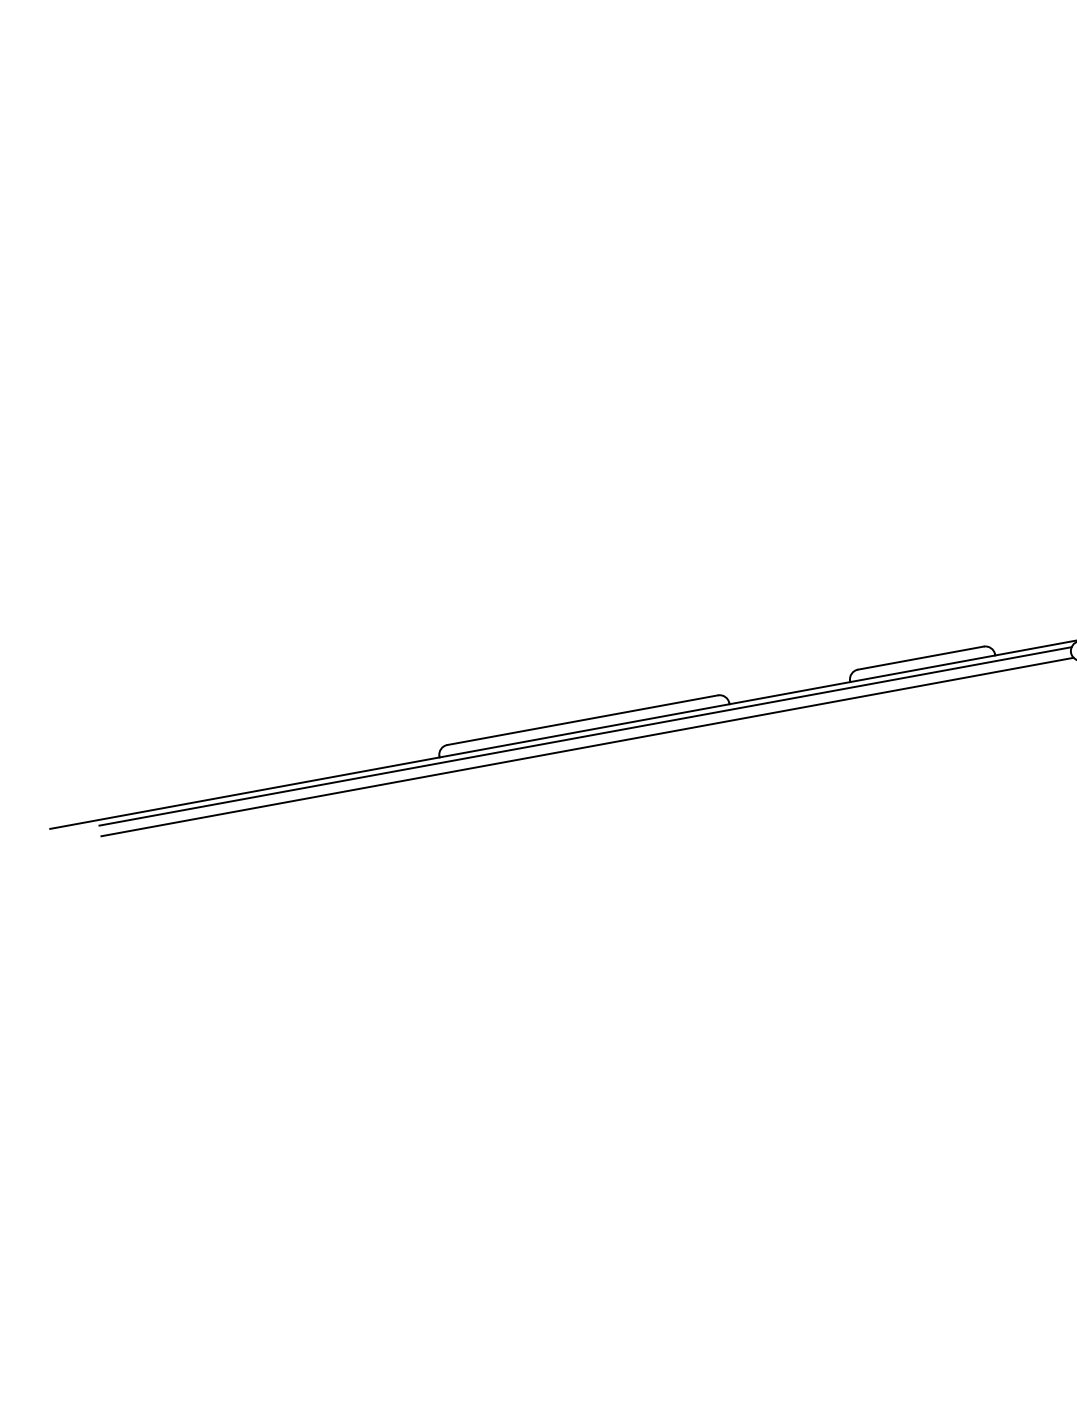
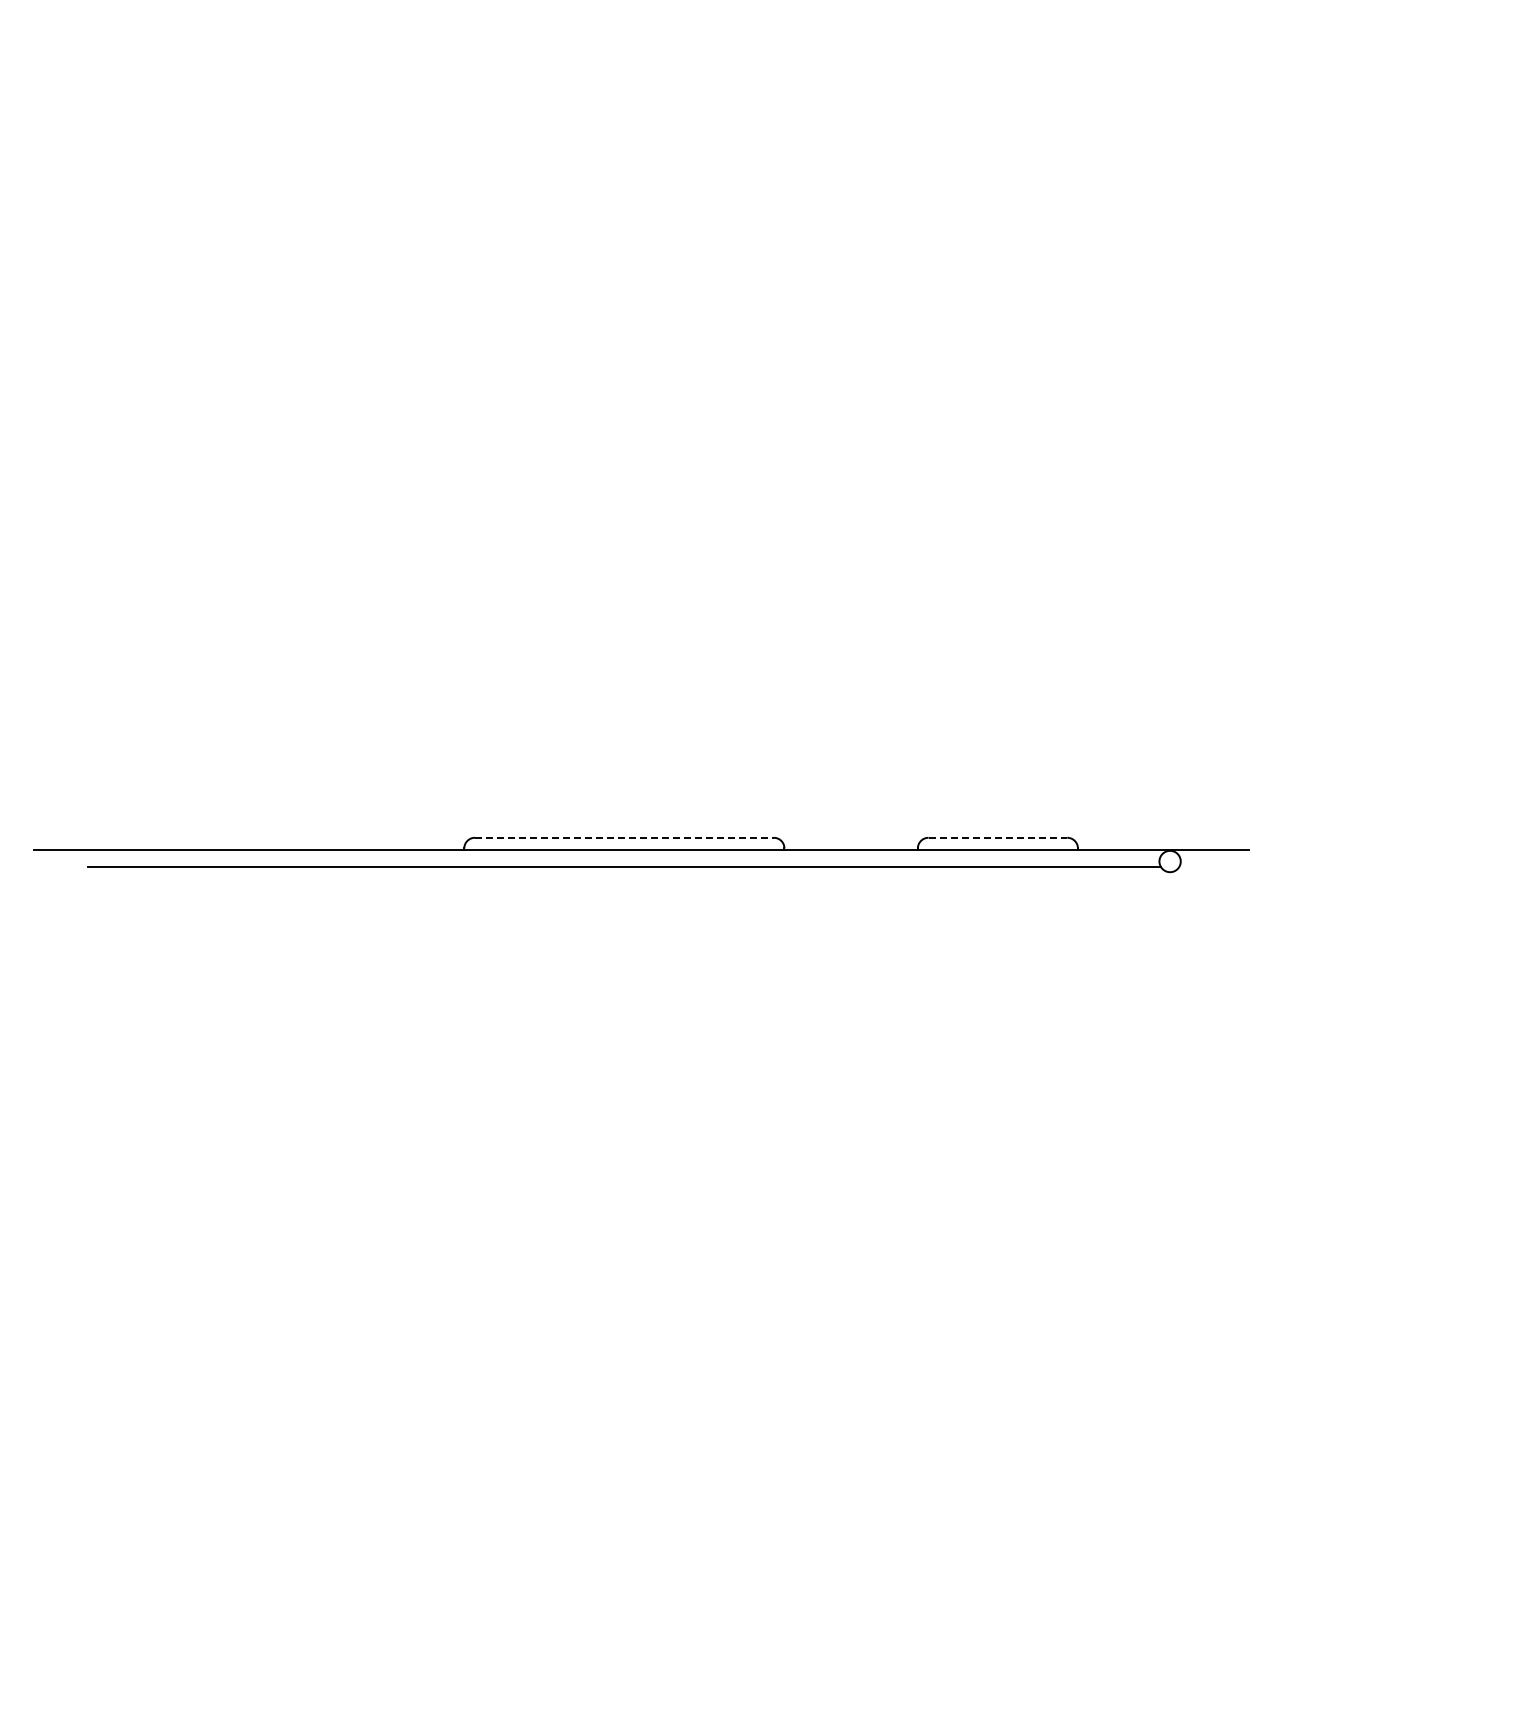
line: (921, 657) -> (998, 837), solid -> dashed
line: (582, 719) -> (624, 837), solid -> dashed
line: (585, 736) -> (624, 855), removed

